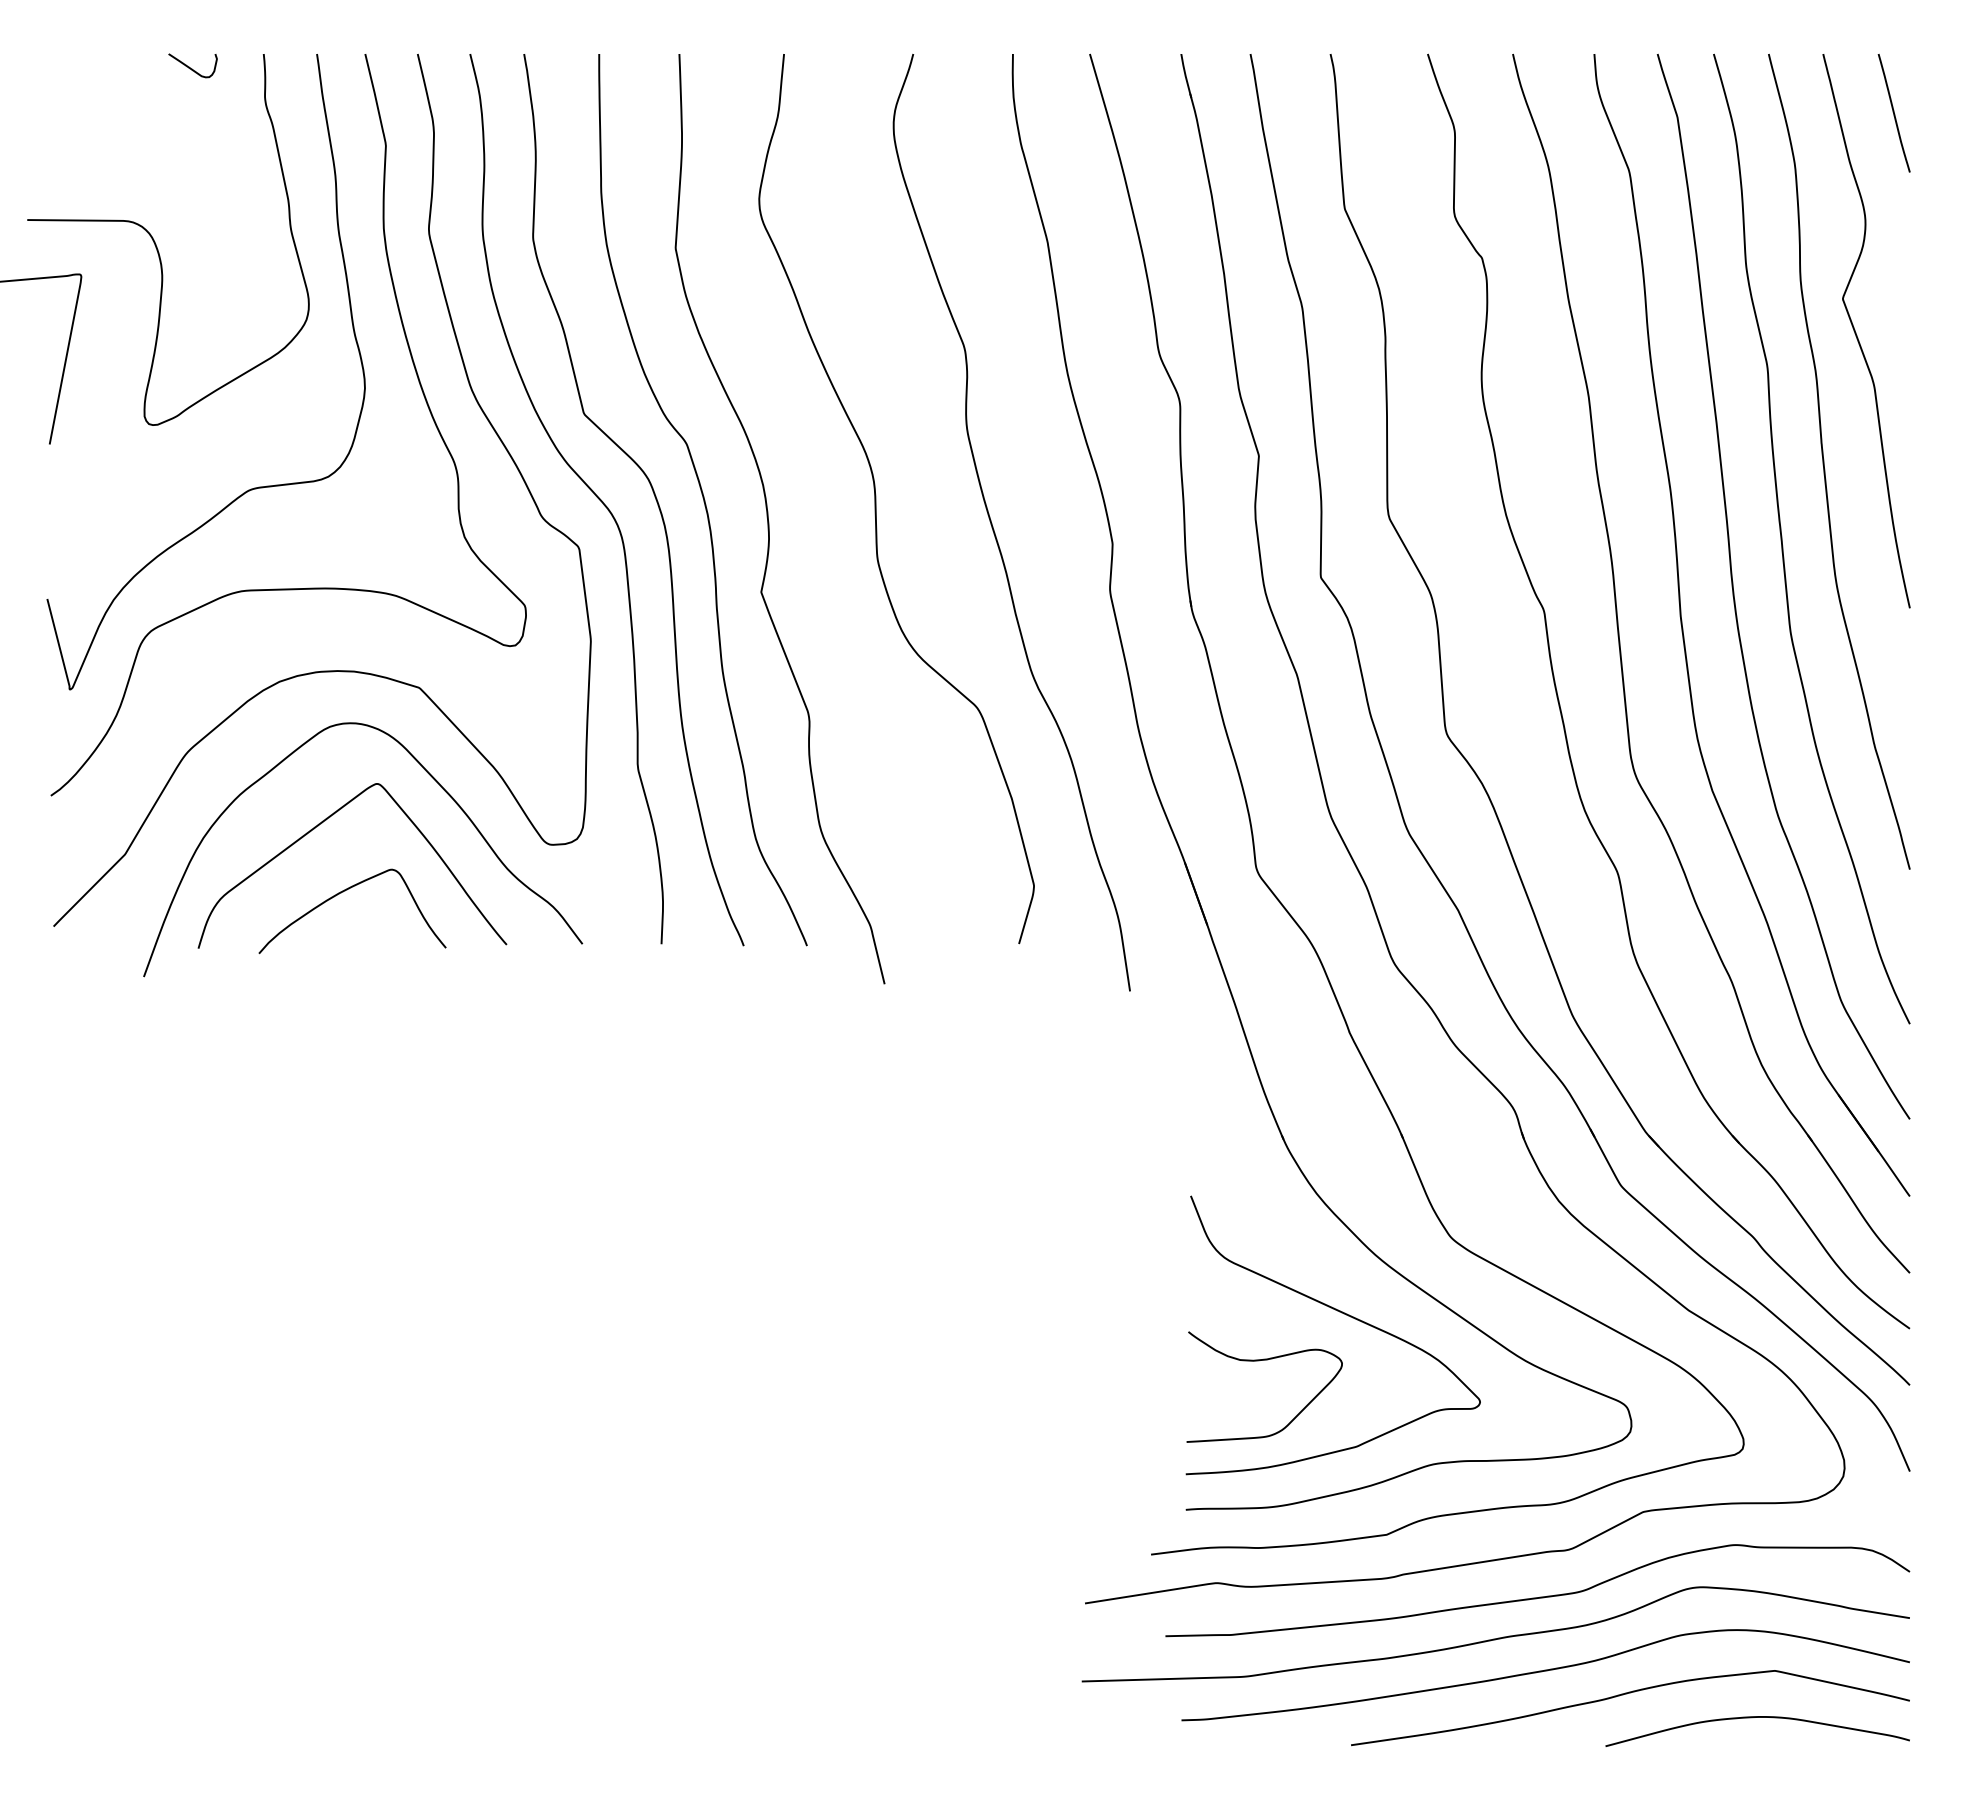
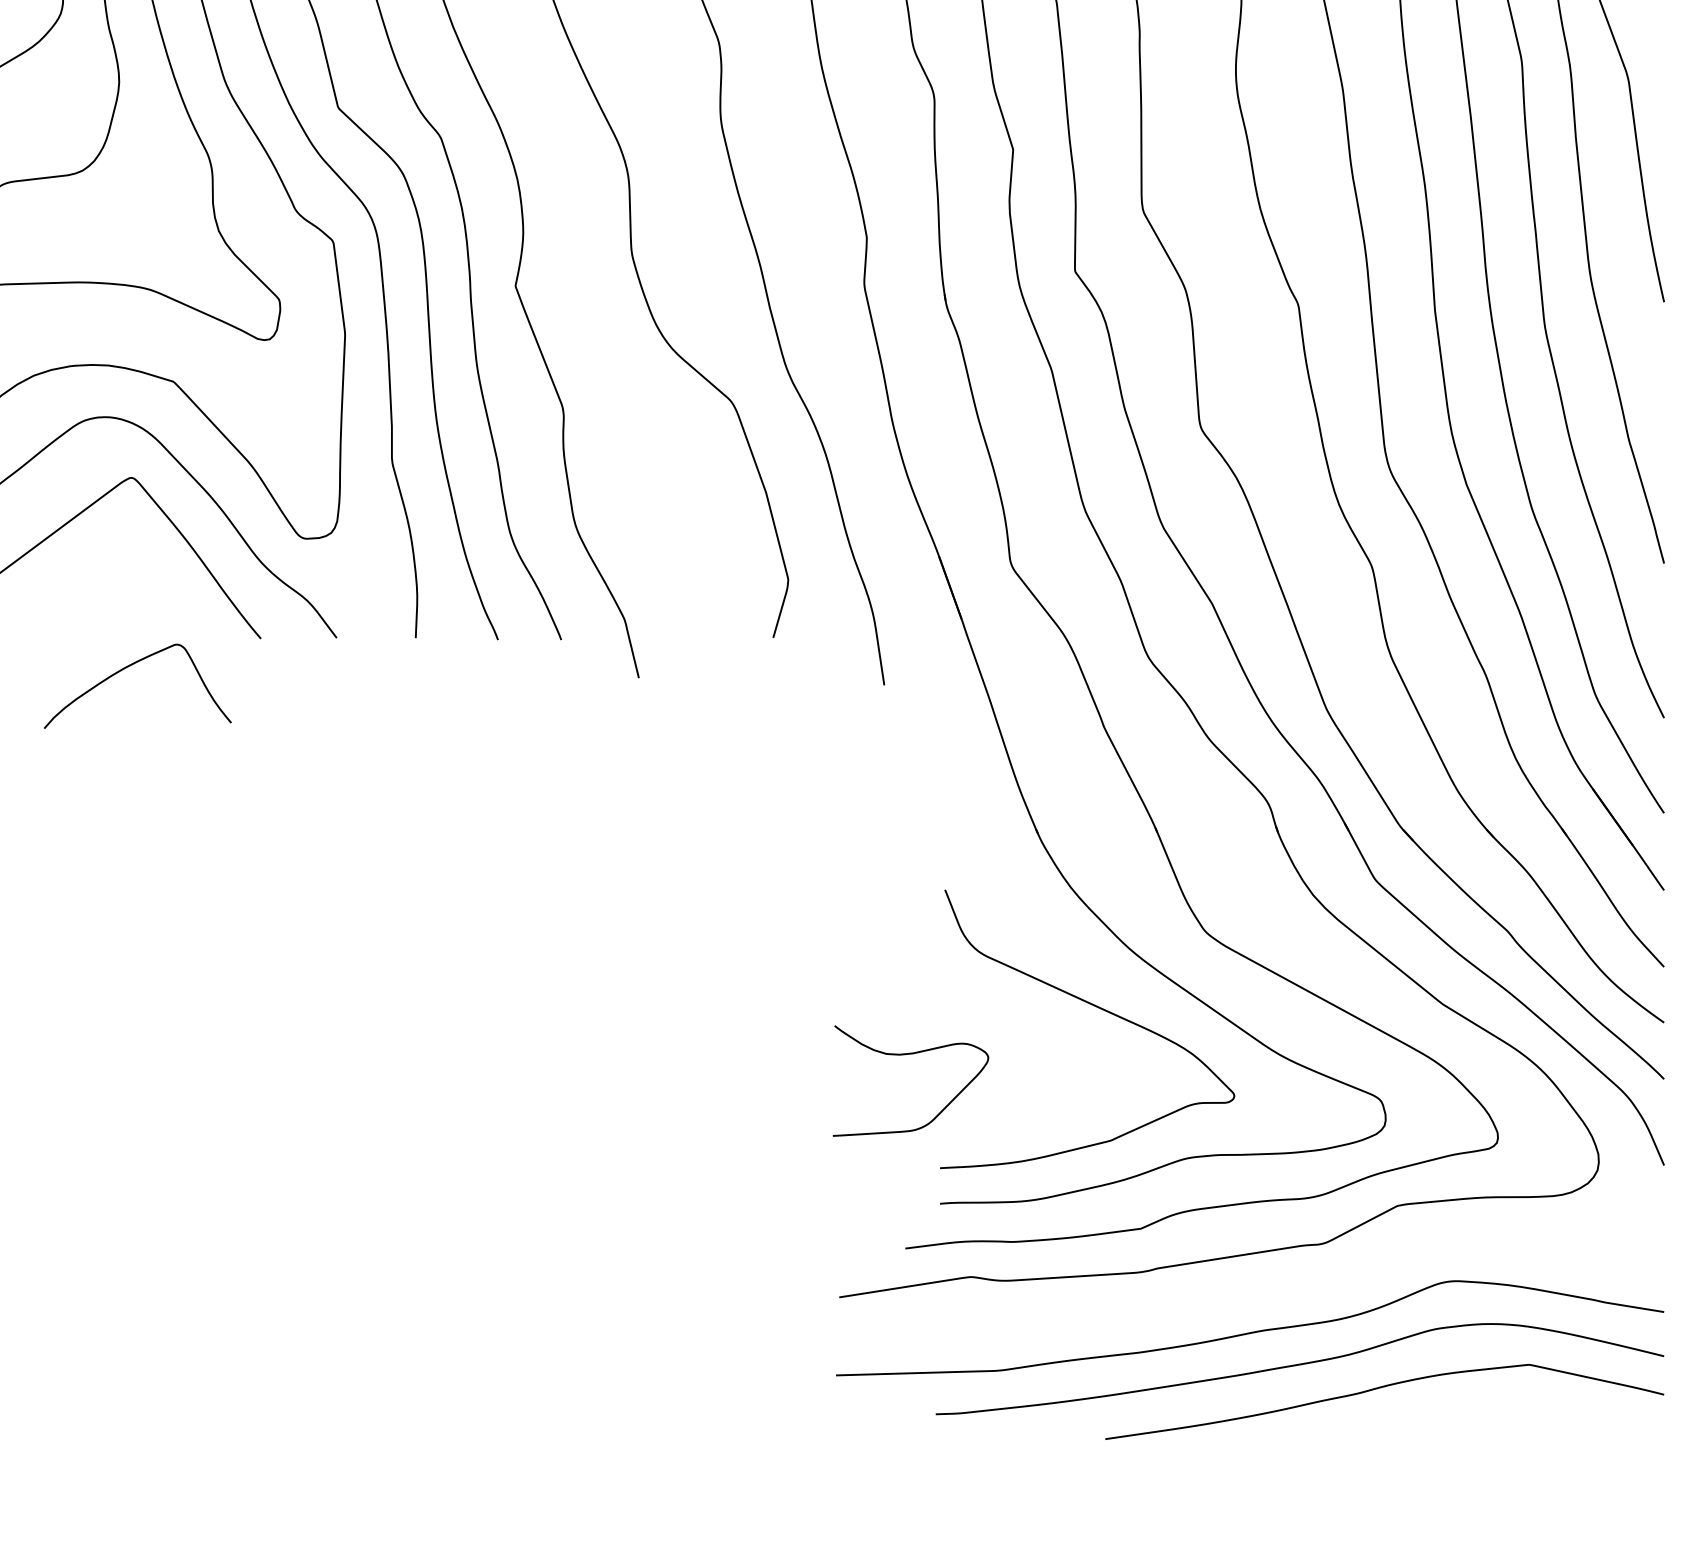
curve: (343, 892) -> (128, 667), moved
curve: (1259, 1361) -> (905, 1055), moved
curve: (1539, 1596) -> (1293, 1290), removed
curve: (1752, 1718) -> (1506, 1412), removed

